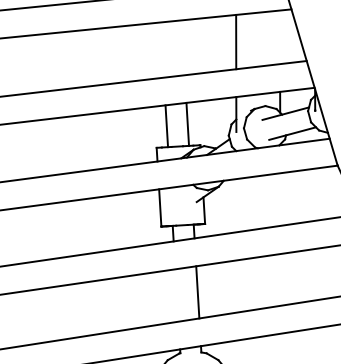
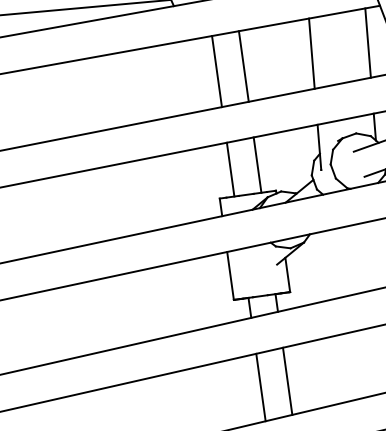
line: (279, 37) -> (367, 43), added
line: (182, 47) -> (242, 66), added
line: (161, 49) -> (216, 70), added
line: (176, 295) -> (260, 387), added

